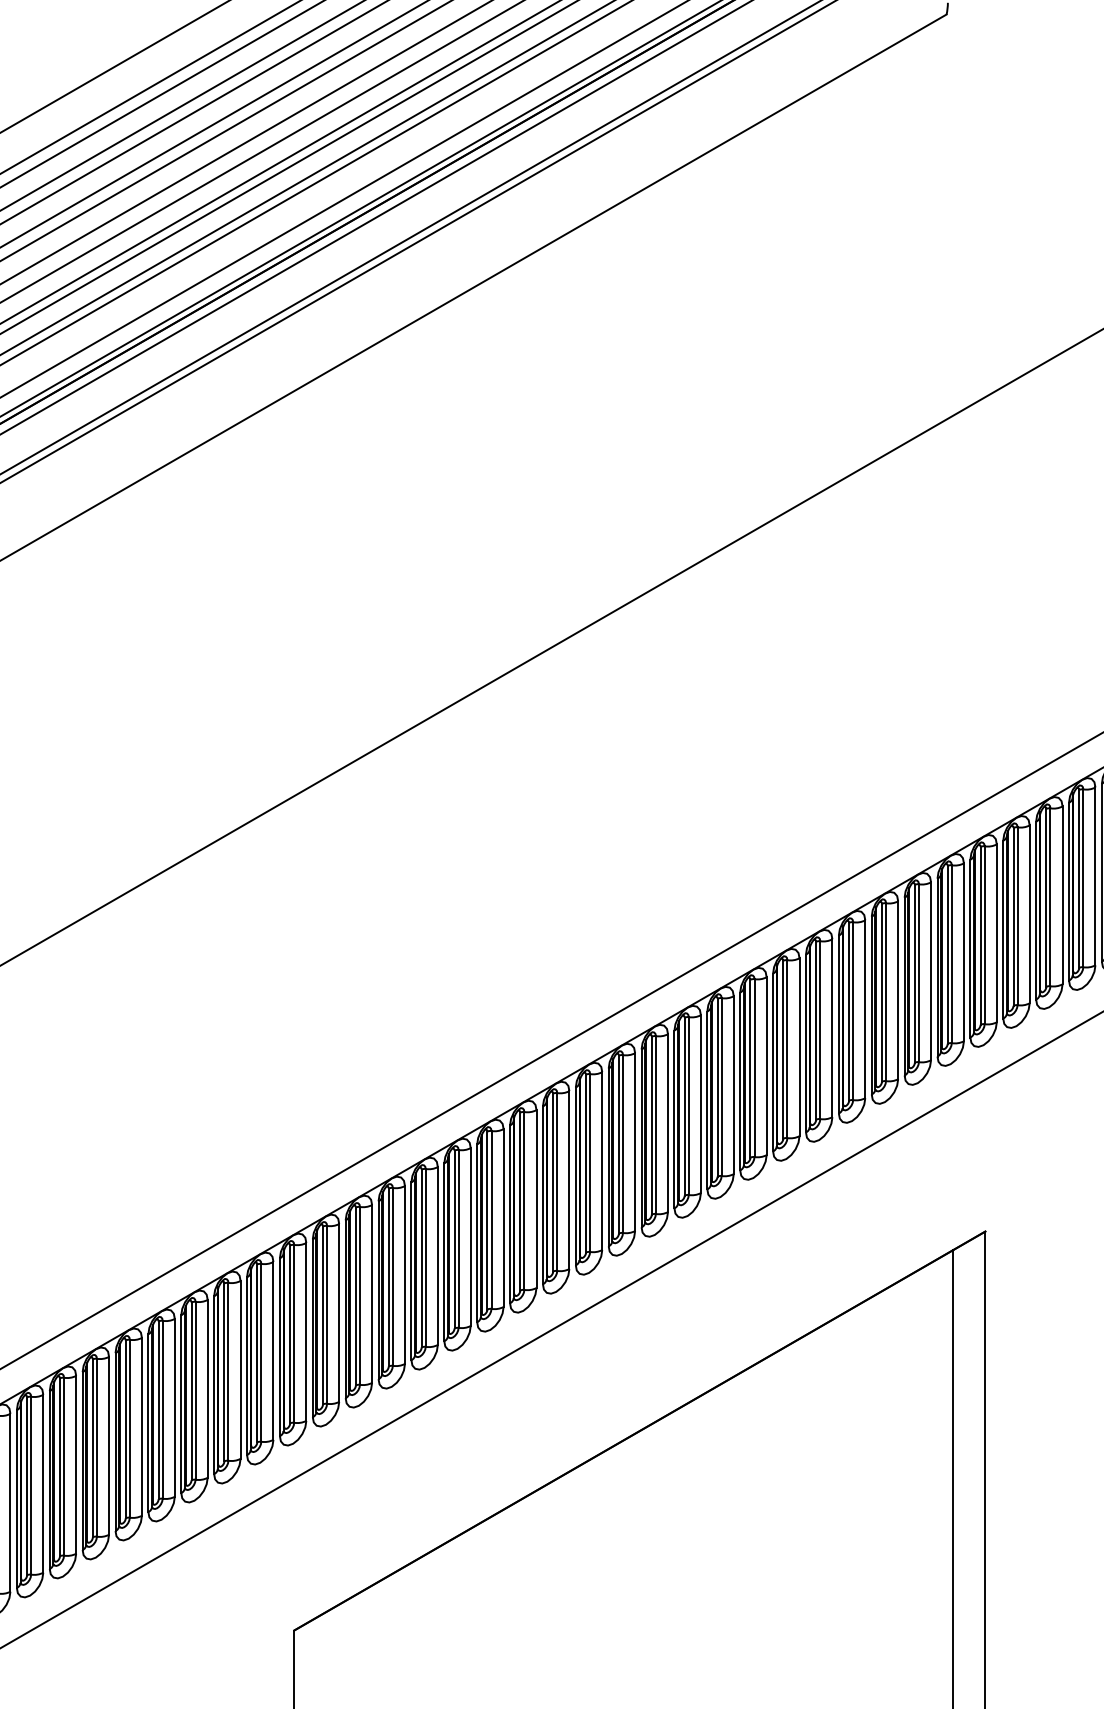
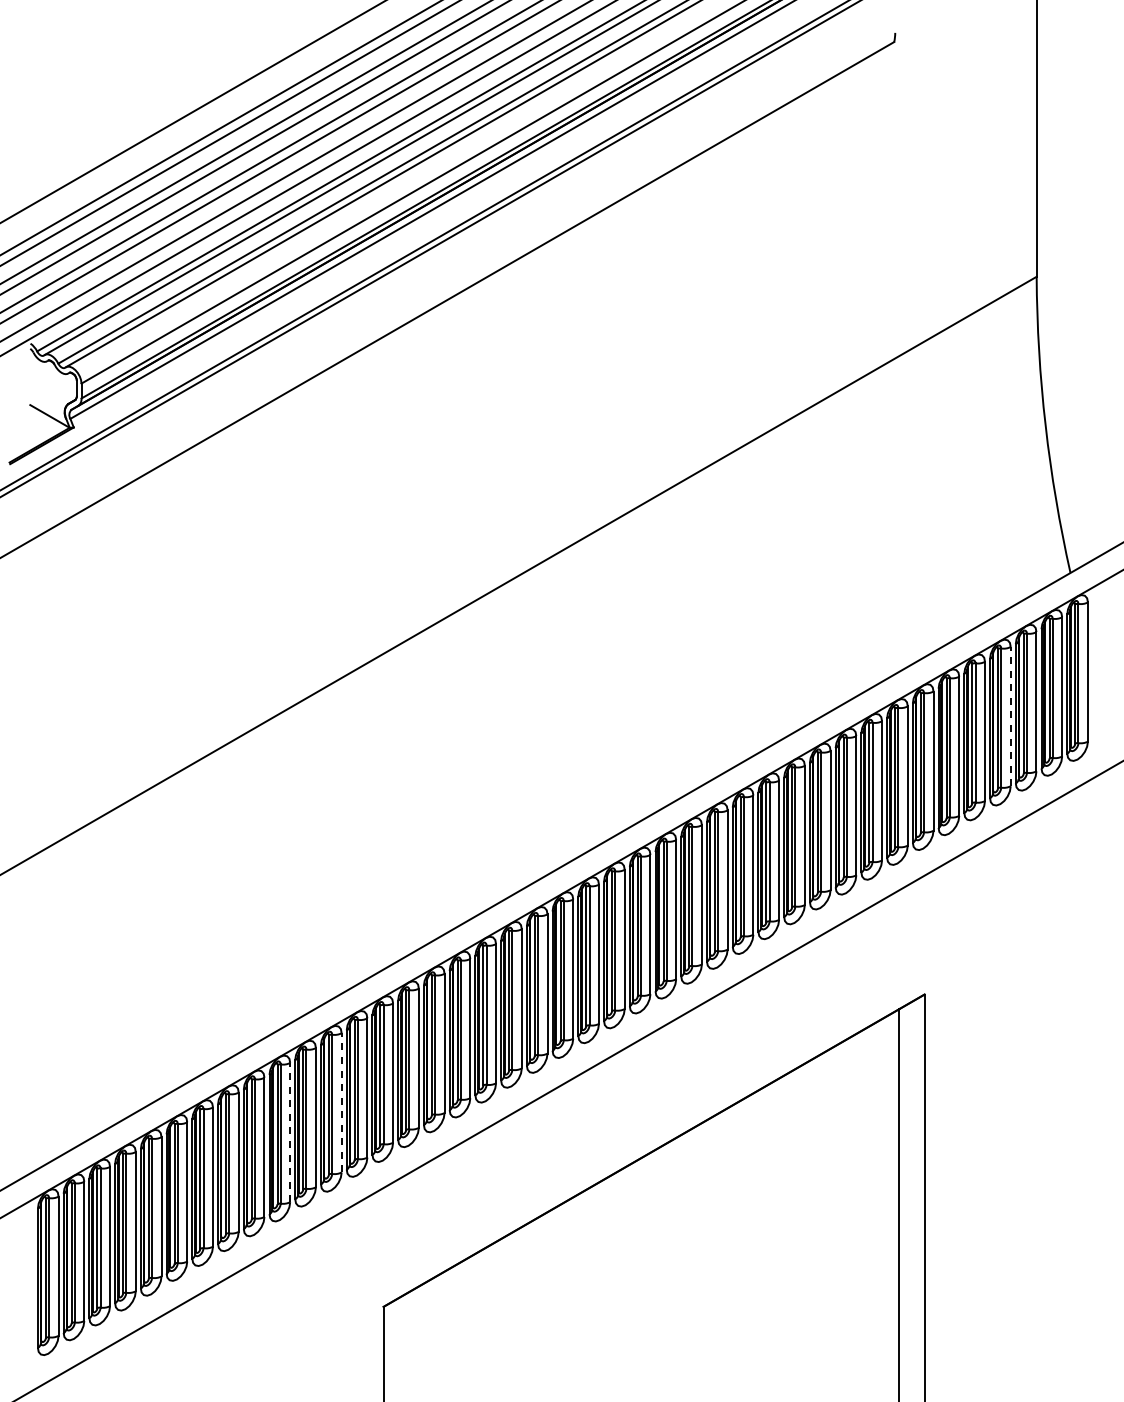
line: (1095, 876) -> (1010, 716), solid -> dashed
line: (240, 1369) -> (341, 1102), solid -> dashed
line: (175, 1407) -> (290, 1132), solid -> dashed

